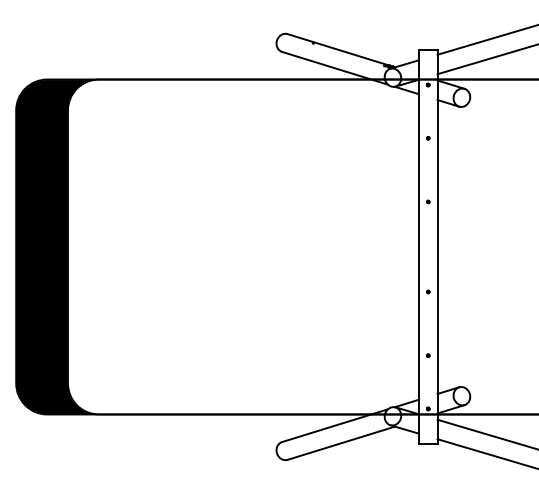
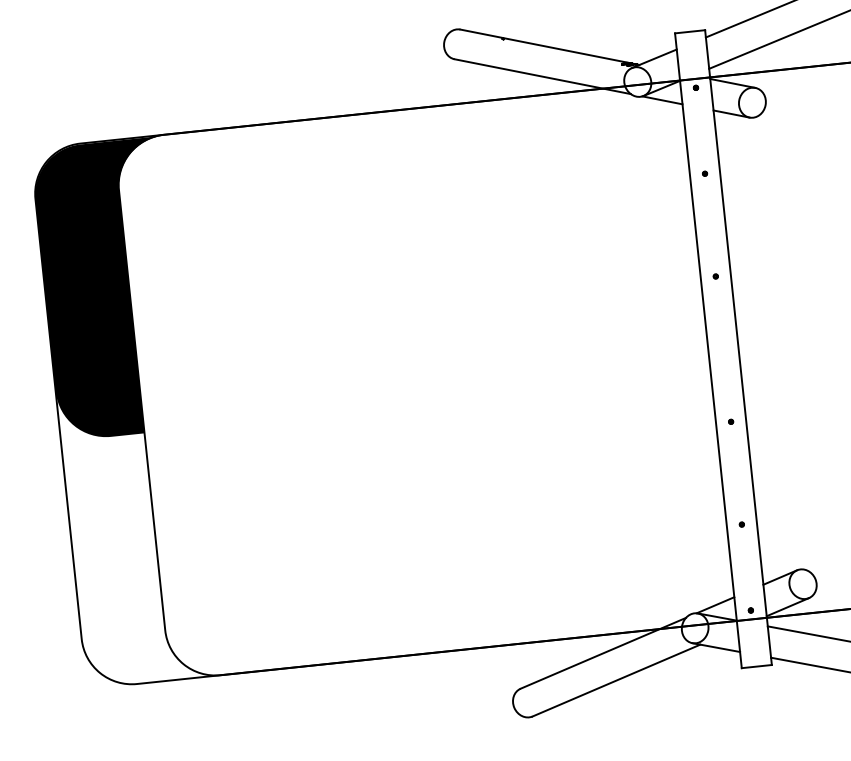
fill: (57, 323) -> (138, 535), removed

